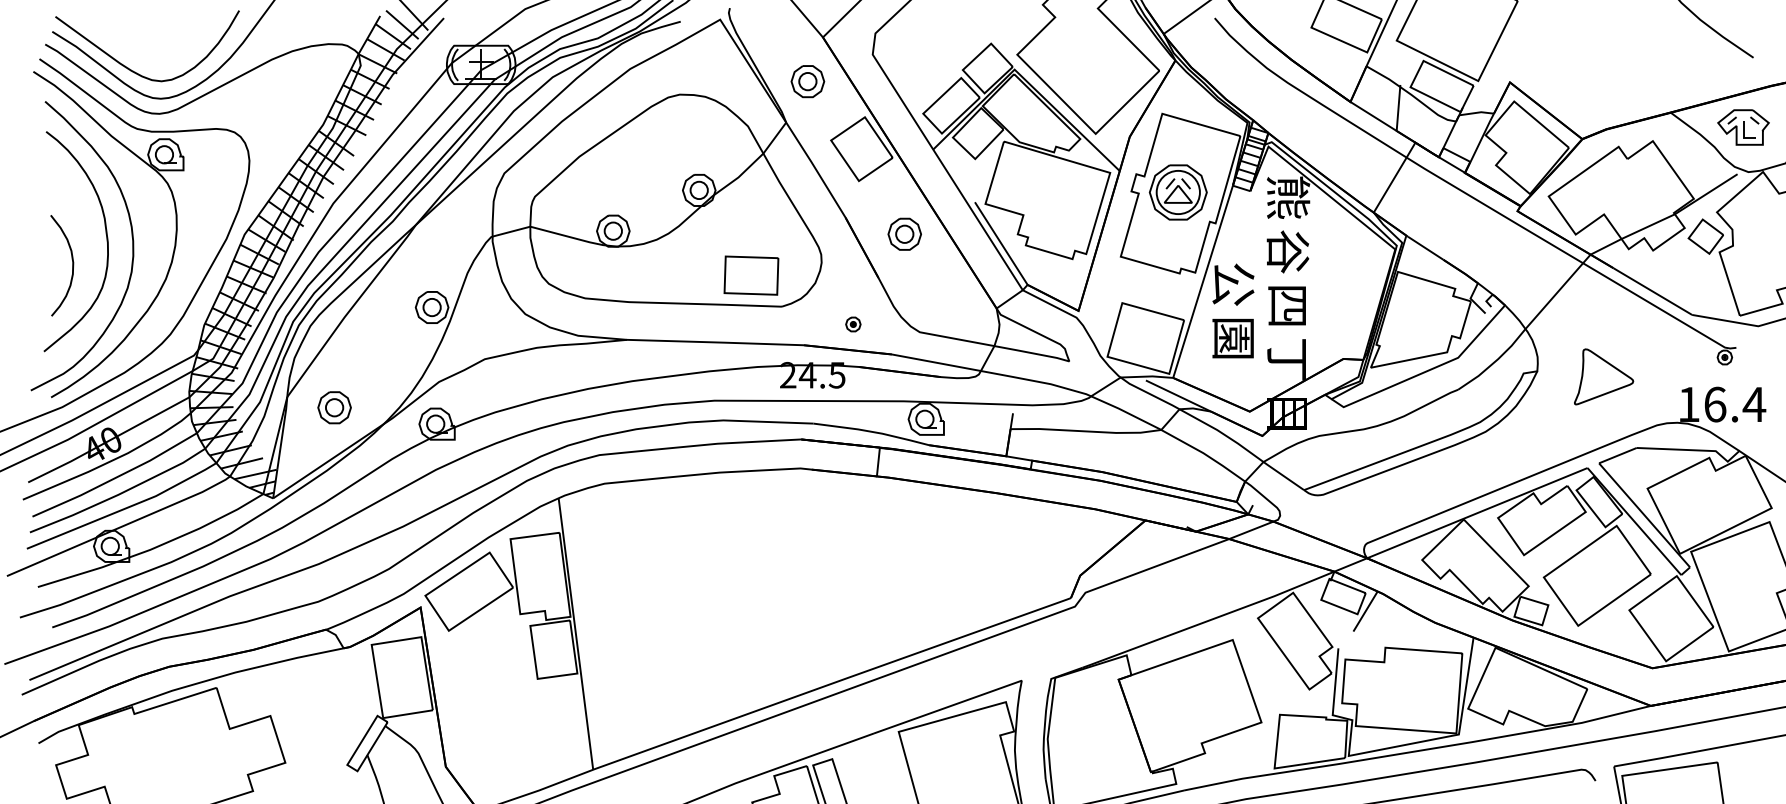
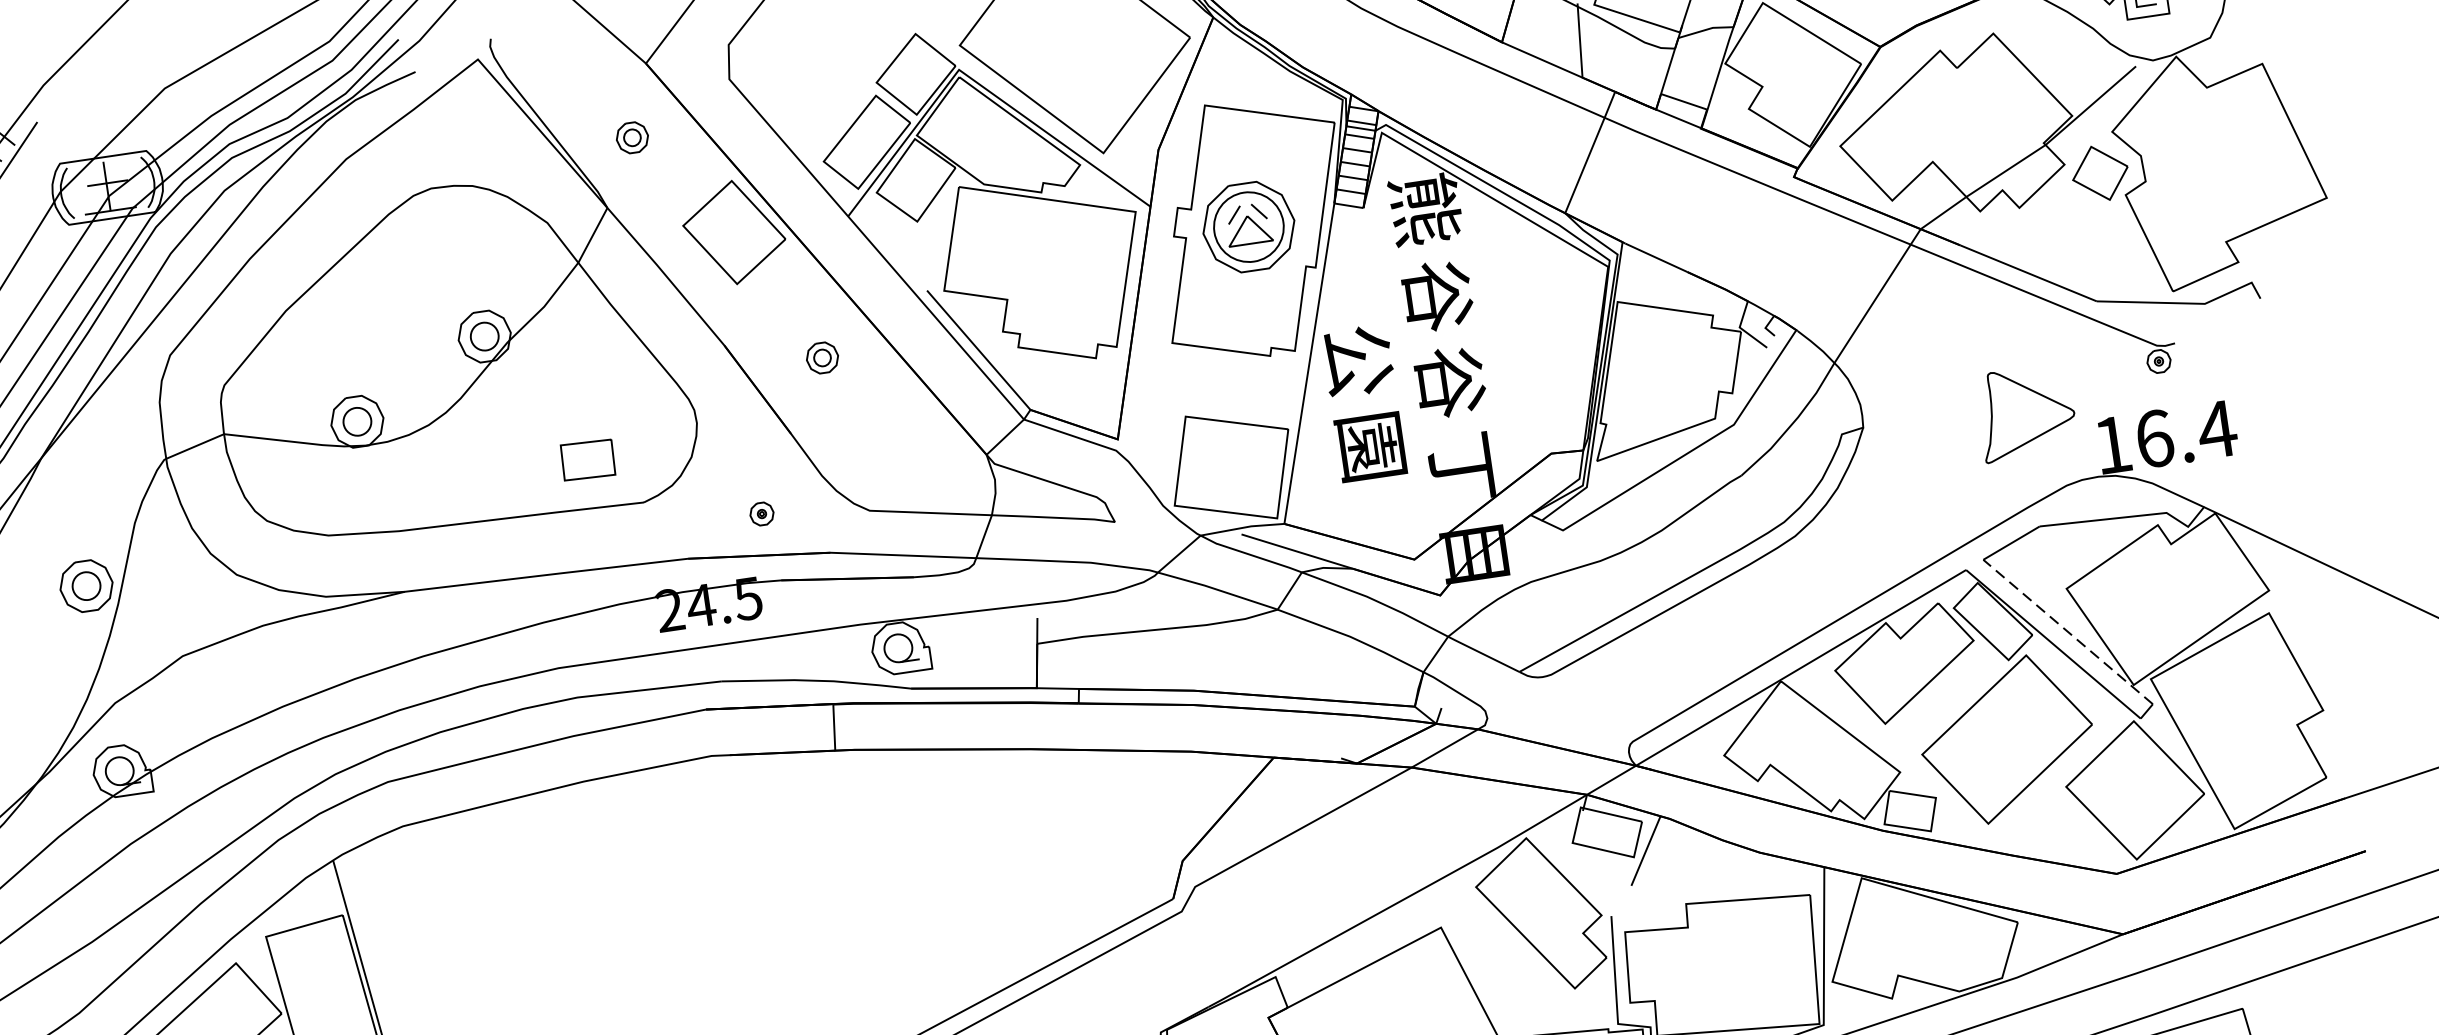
part: (807, 81) -> (631, 137), size x0.6
part: (904, 233) -> (822, 356), size x0.6
part: (751, 275) -> (588, 459), size x0.6
text: (1287, 305) -> (1449, 381), 四 -> 谷
part: (1604, 376) -> (2027, 411), moved
line: (1644, 514) -> (2067, 630), solid -> dashed

